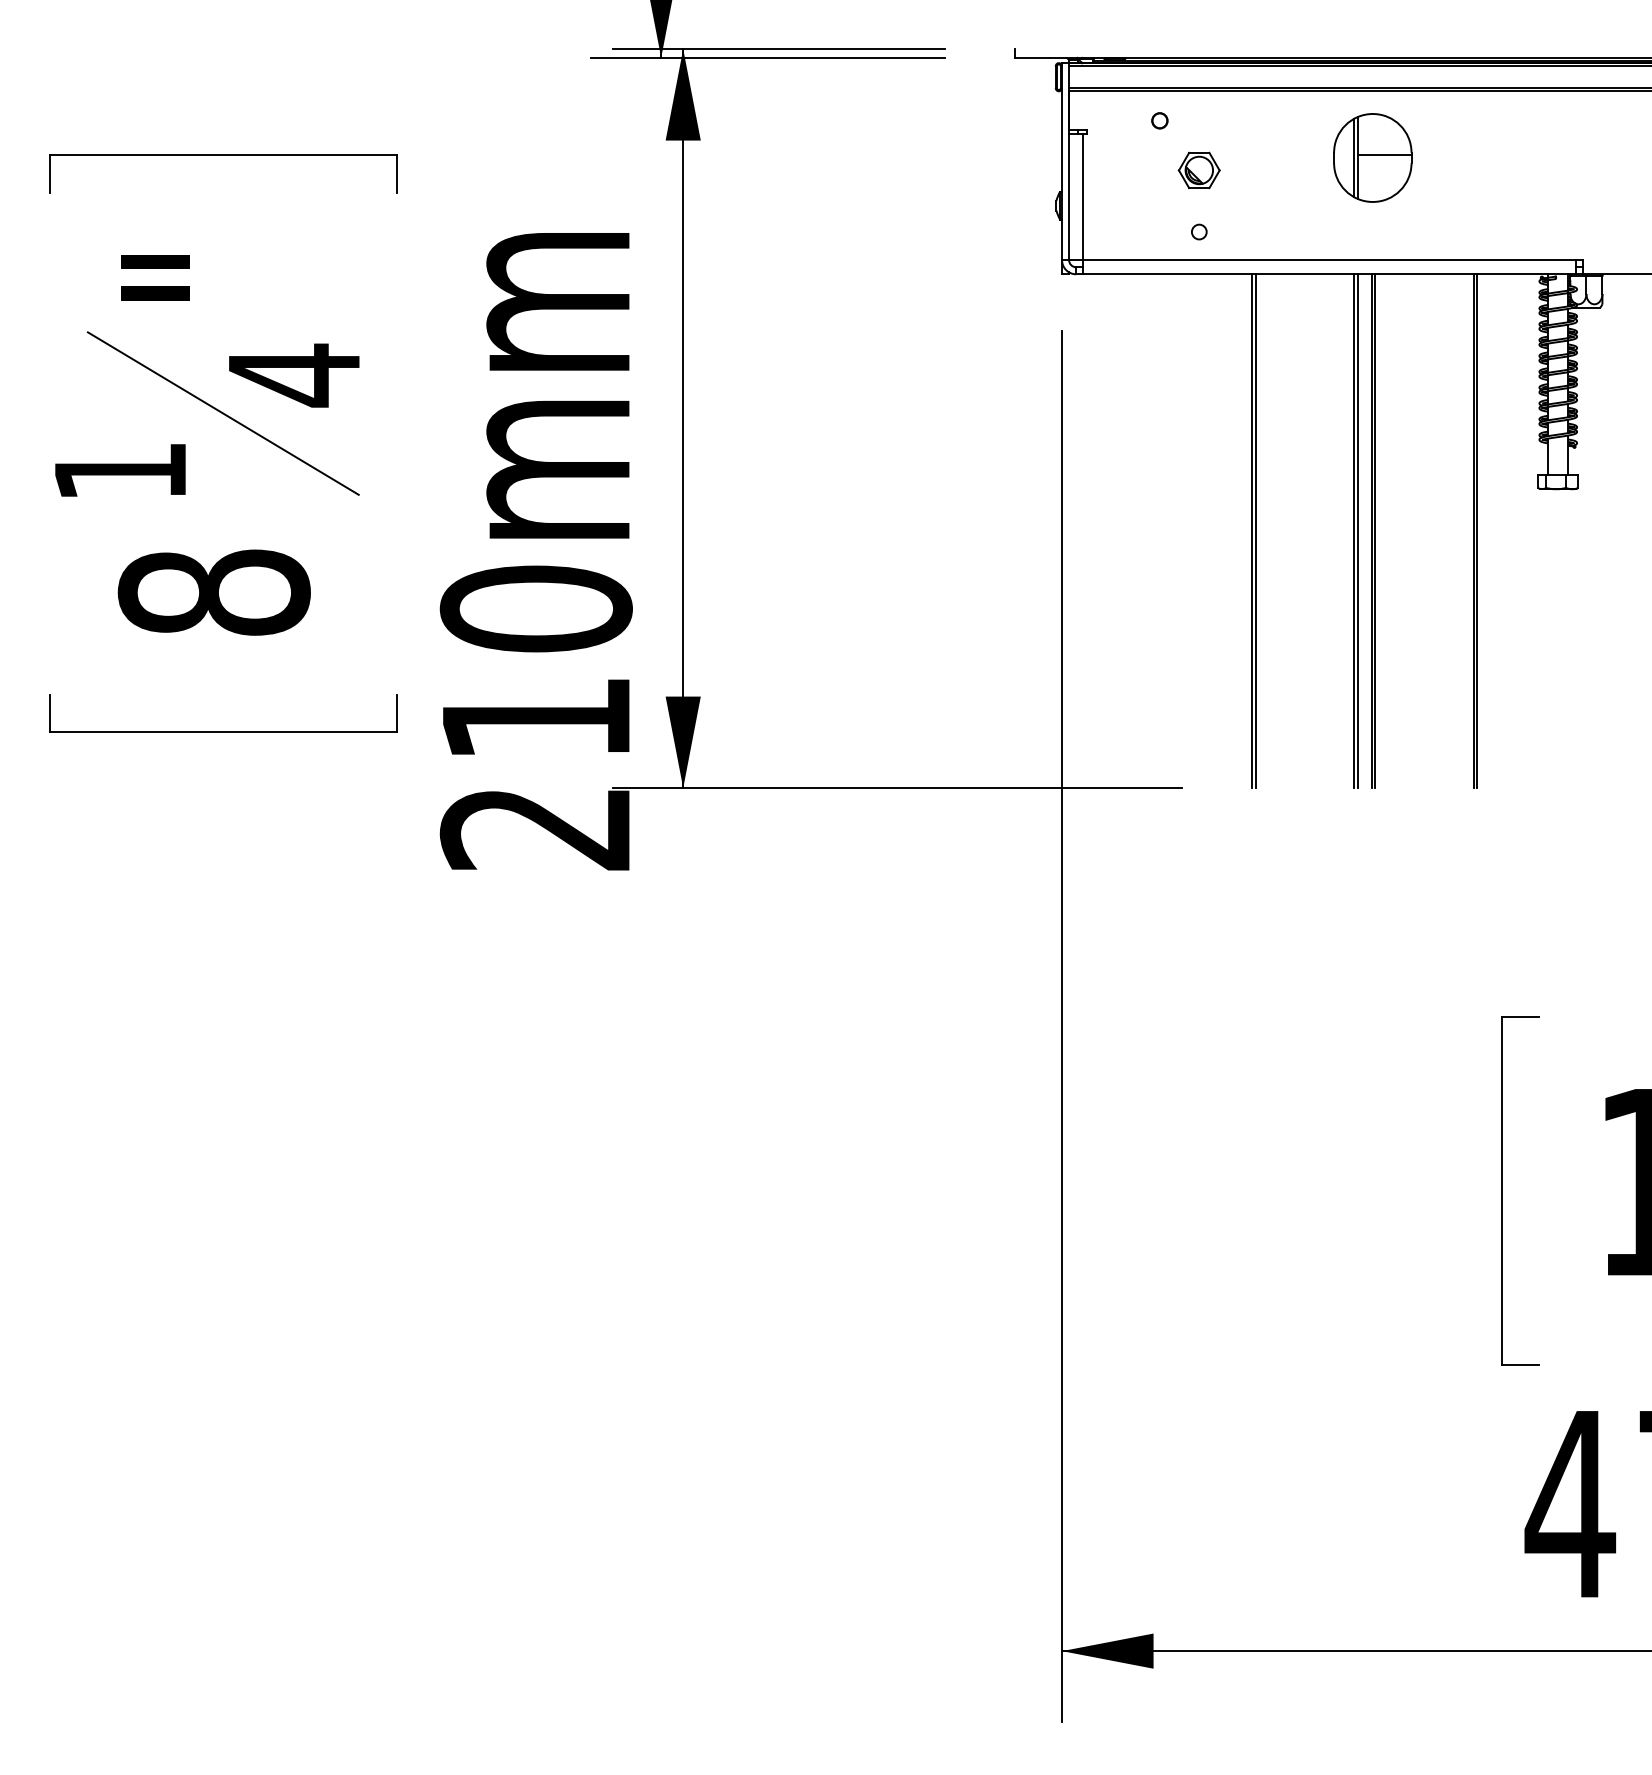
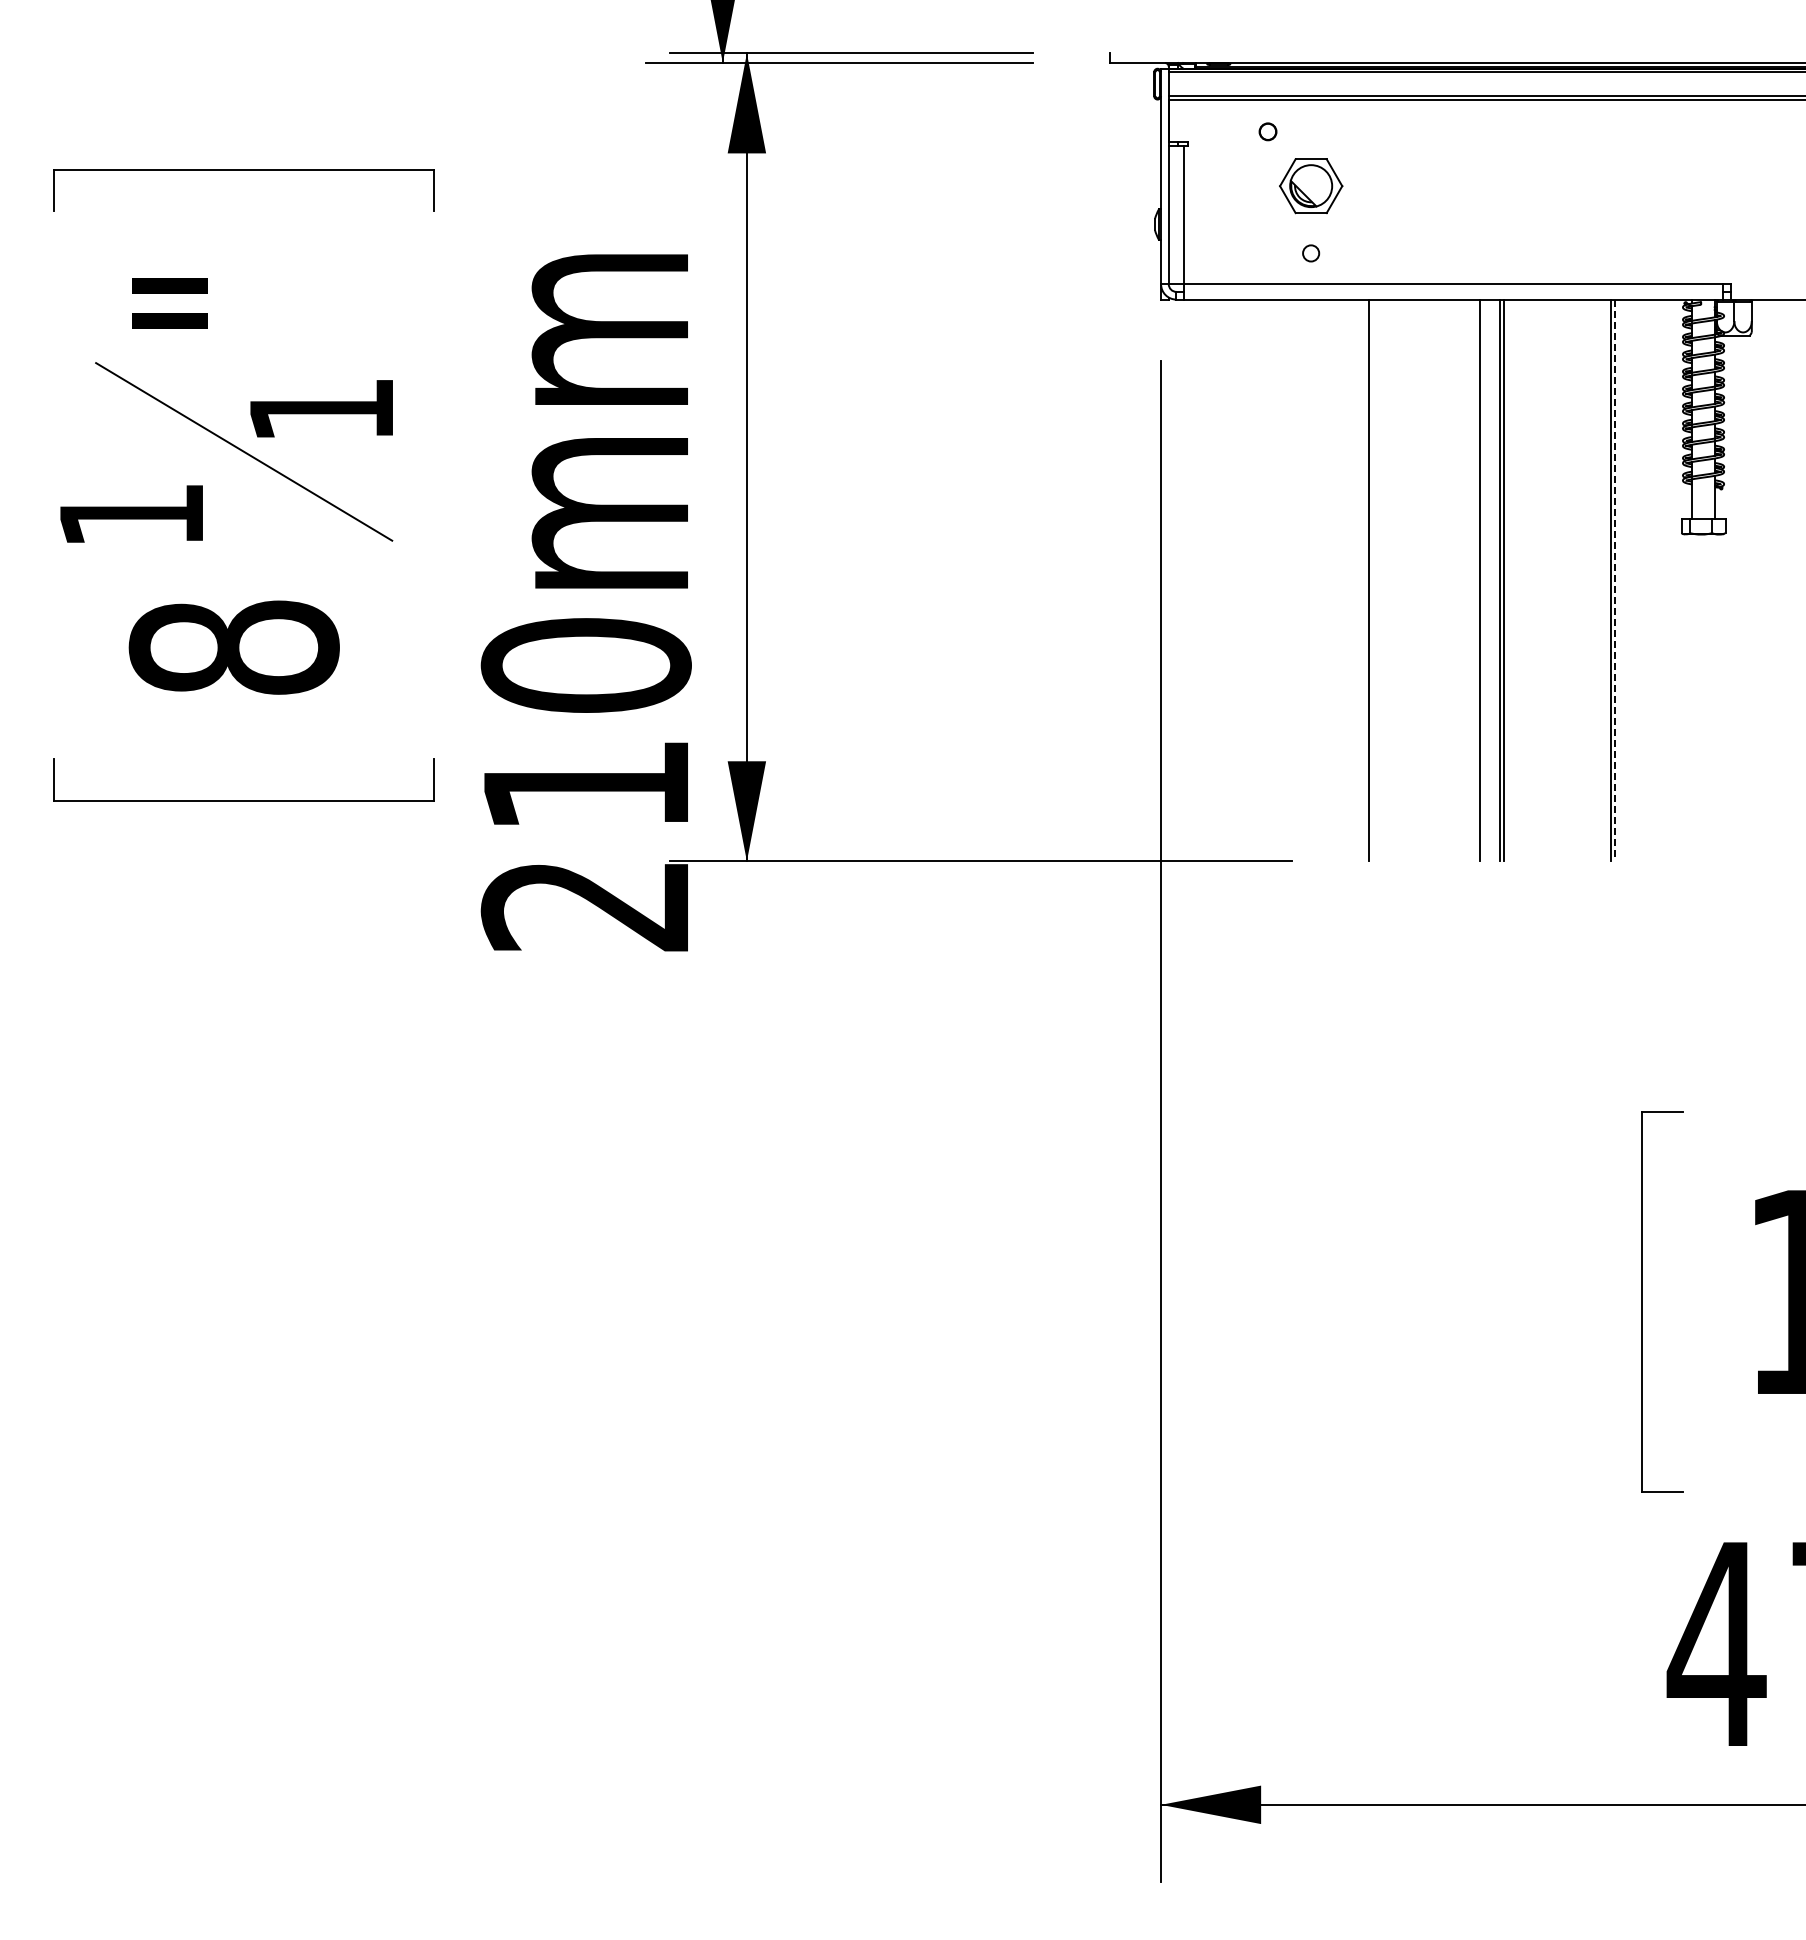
part: (1372, 158) -> (1500, 172), removed
part: (1198, 169) -> (1310, 185), size x1.4
text: (294, 375) -> (321, 410), 4 -> 1
line: (1255, 531) -> (1372, 580), removed
line: (1357, 531) -> (1484, 580), removed
line: (1477, 531) -> (1615, 580), solid -> dashed

